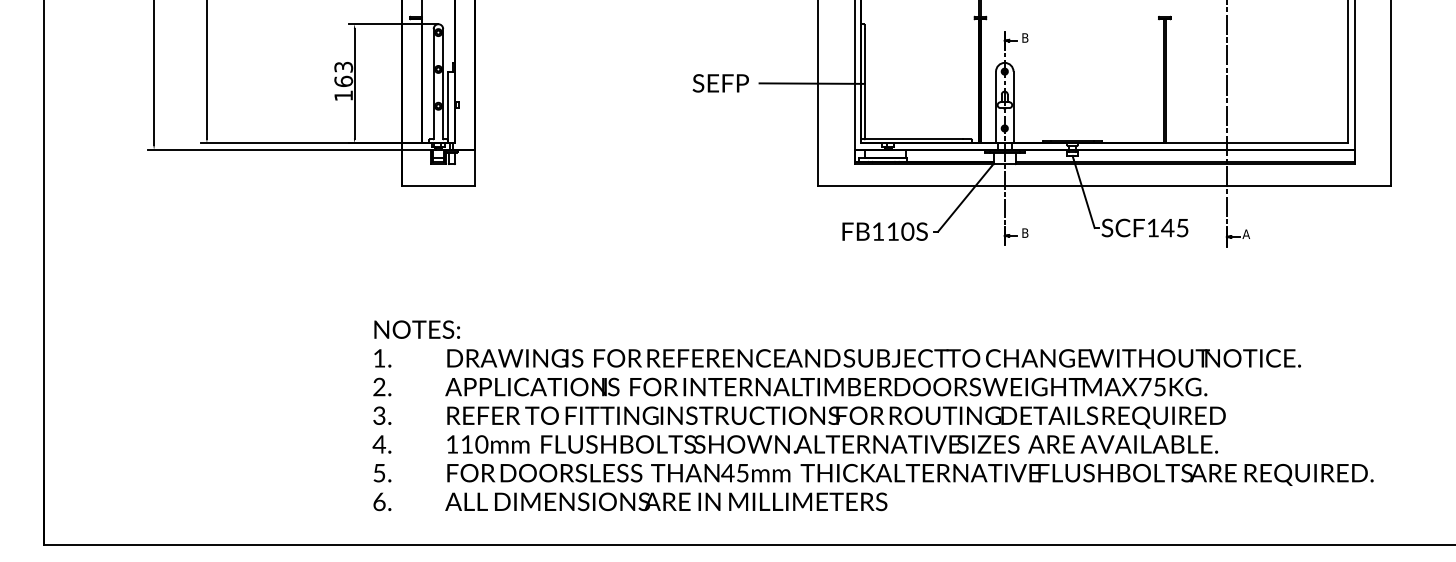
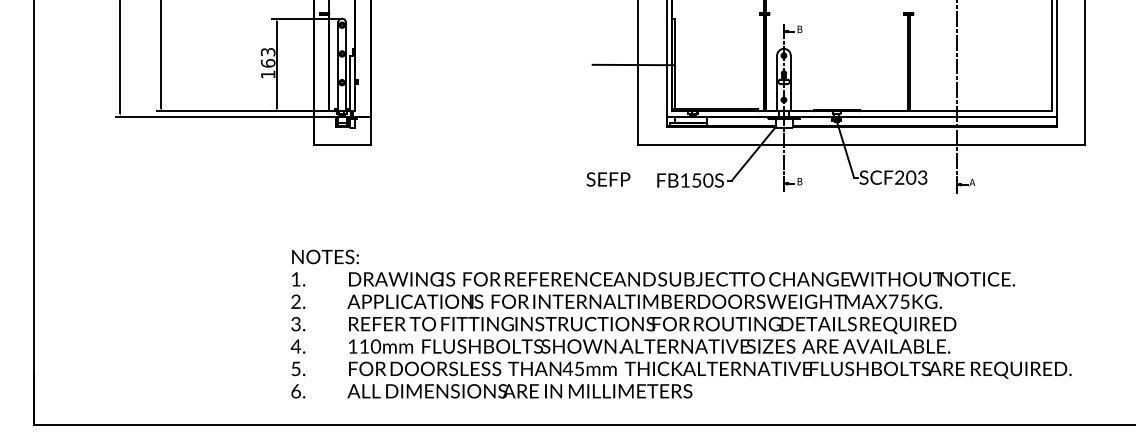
text: (720, 83) -> (608, 179), moved
text: (1167, 227) -> (910, 177), SCF145 -> SCF203
text: (892, 231) -> (696, 180), FB110S -> FB150S

